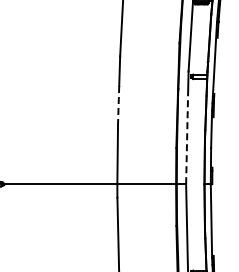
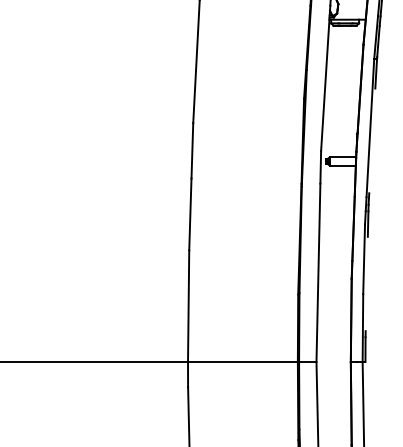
line: (118, 105) -> (190, 214), dashed -> solid
line: (187, 136) -> (319, 272), dashed -> solid

